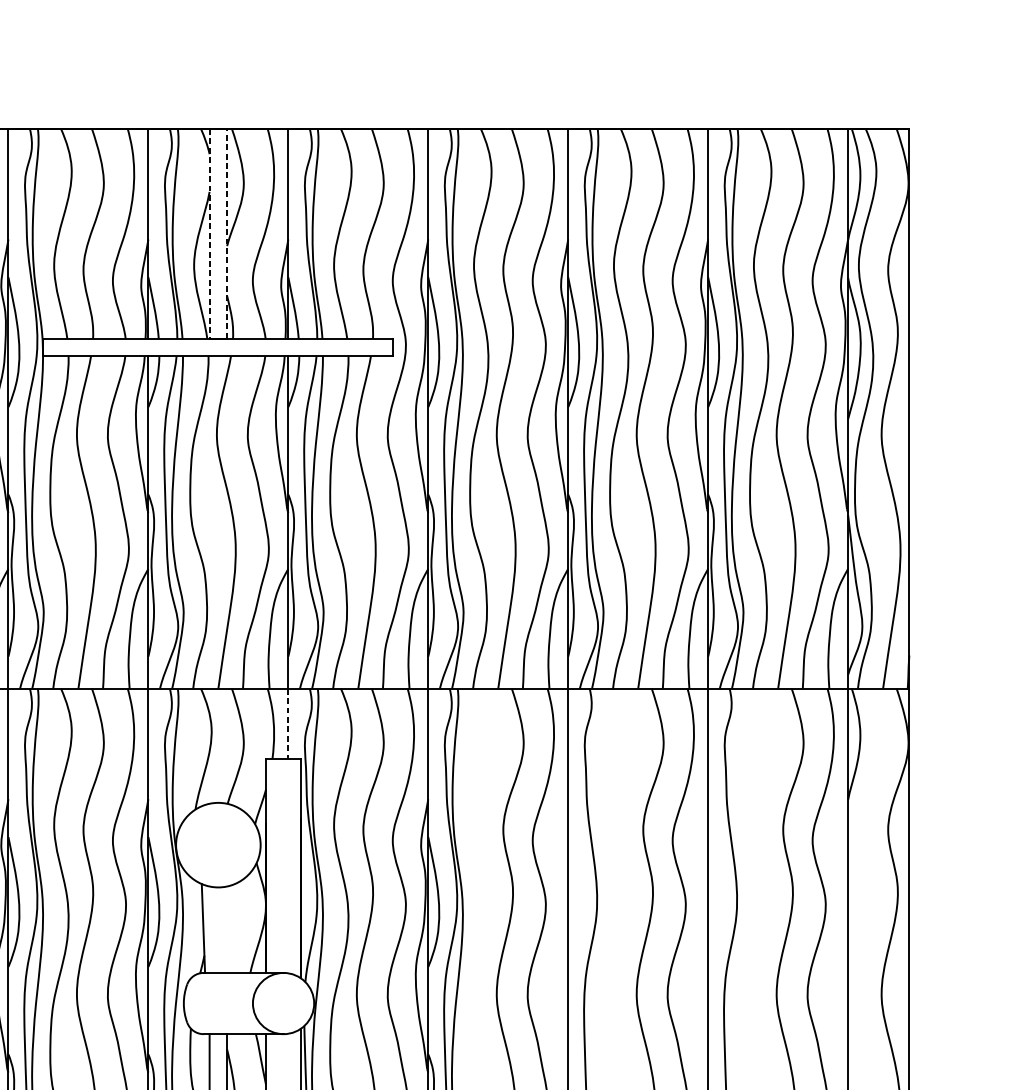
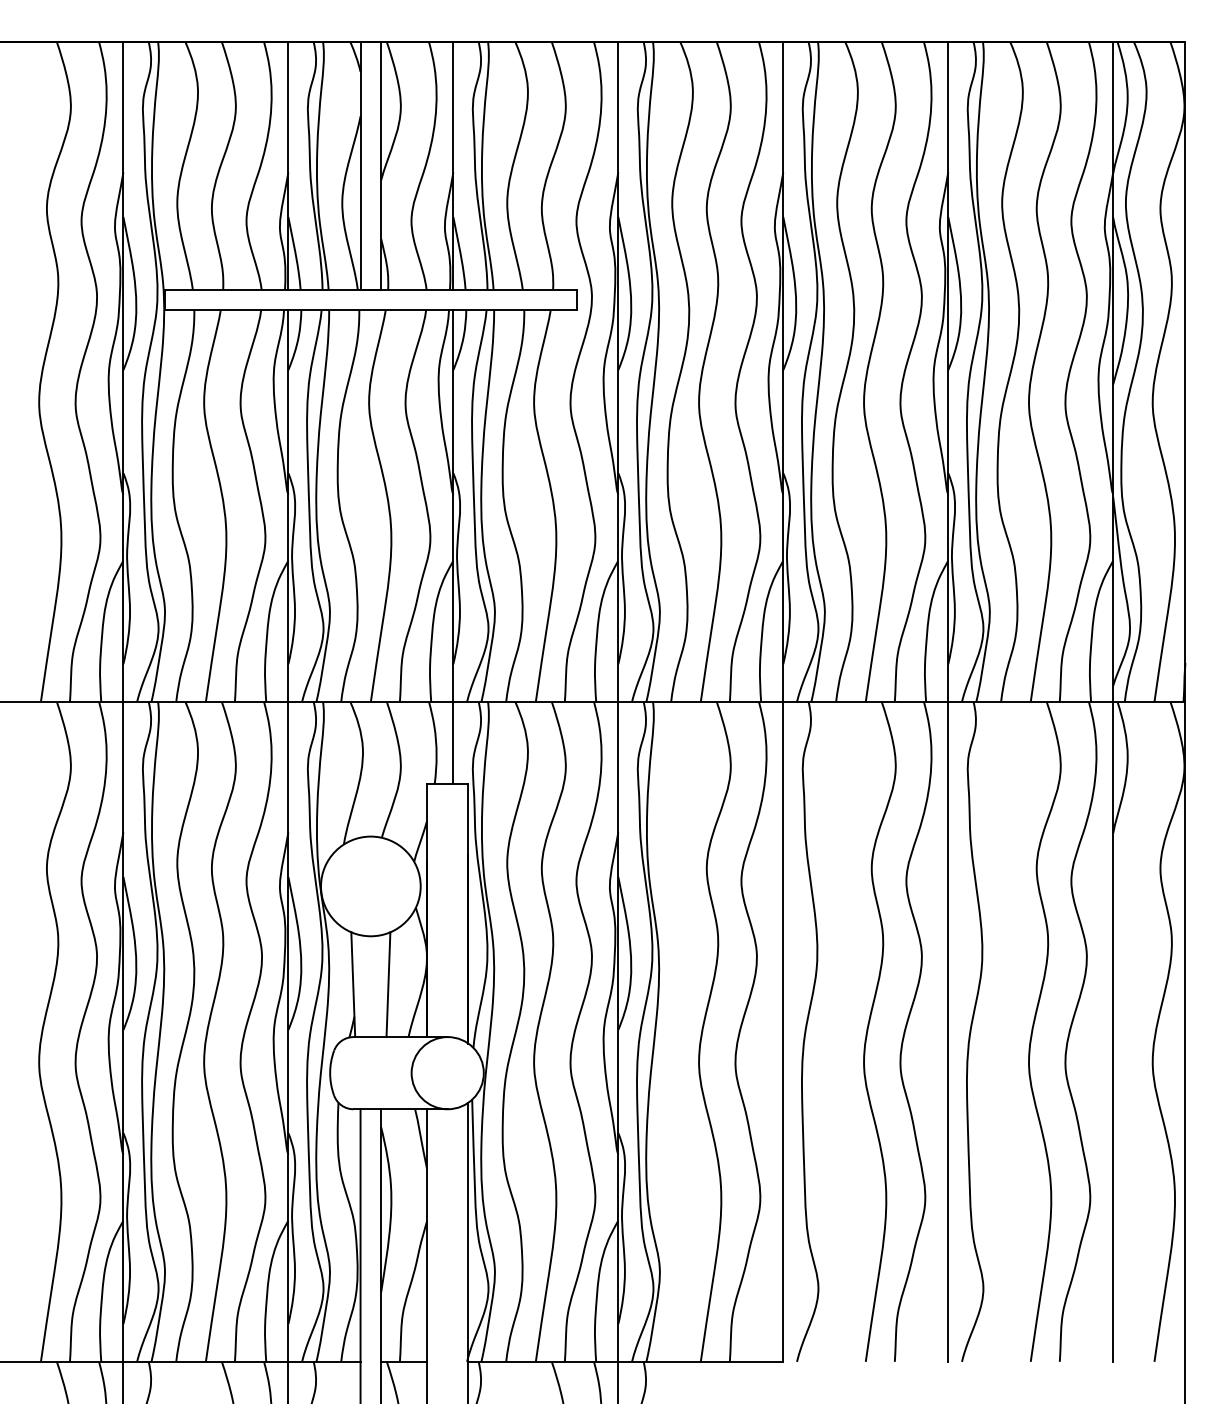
line: (209, 233) -> (360, 165), dashed -> solid
line: (227, 233) -> (381, 165), dashed -> solid
line: (288, 723) -> (453, 743), dashed -> solid
line: (233, 928) -> (388, 984), added

